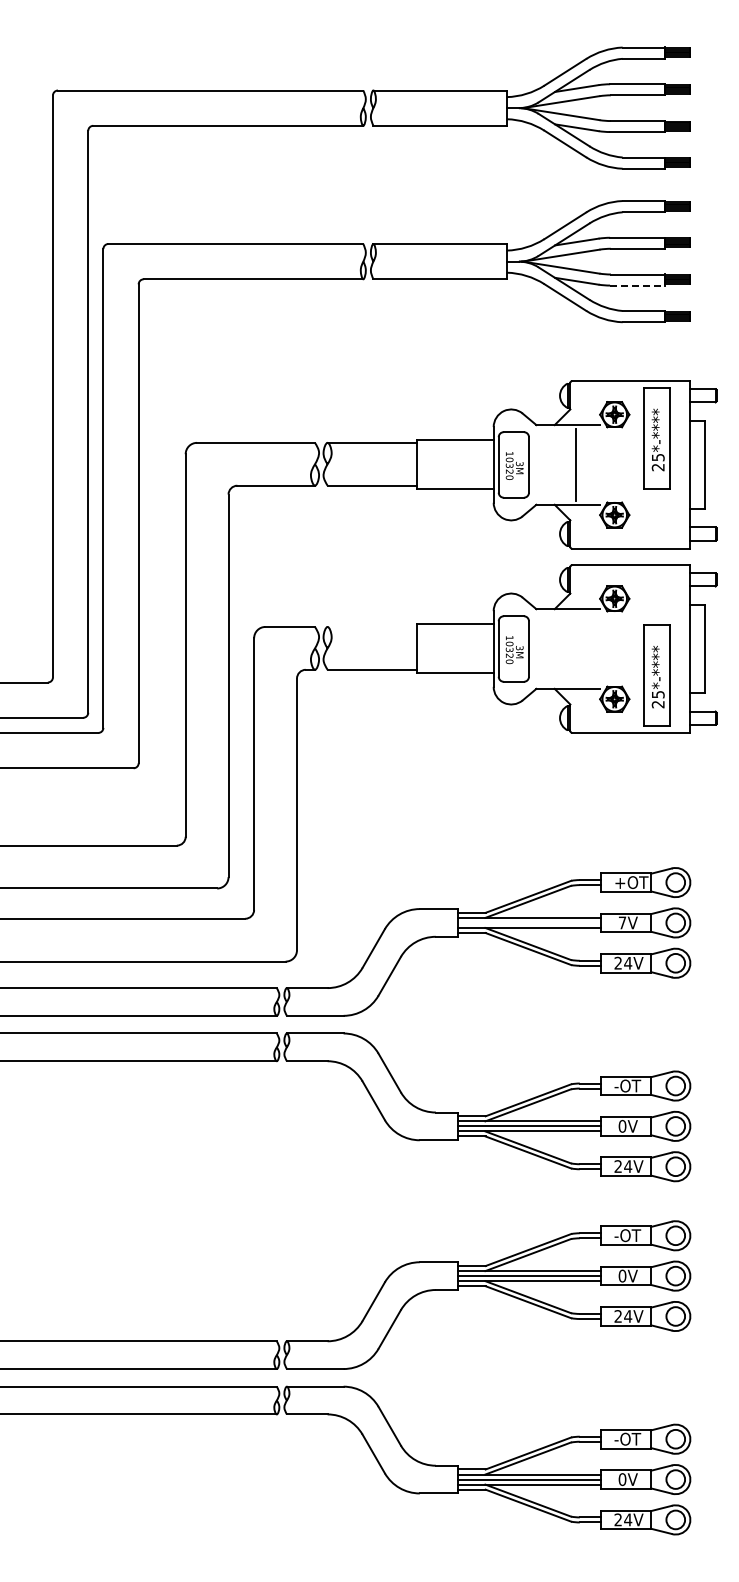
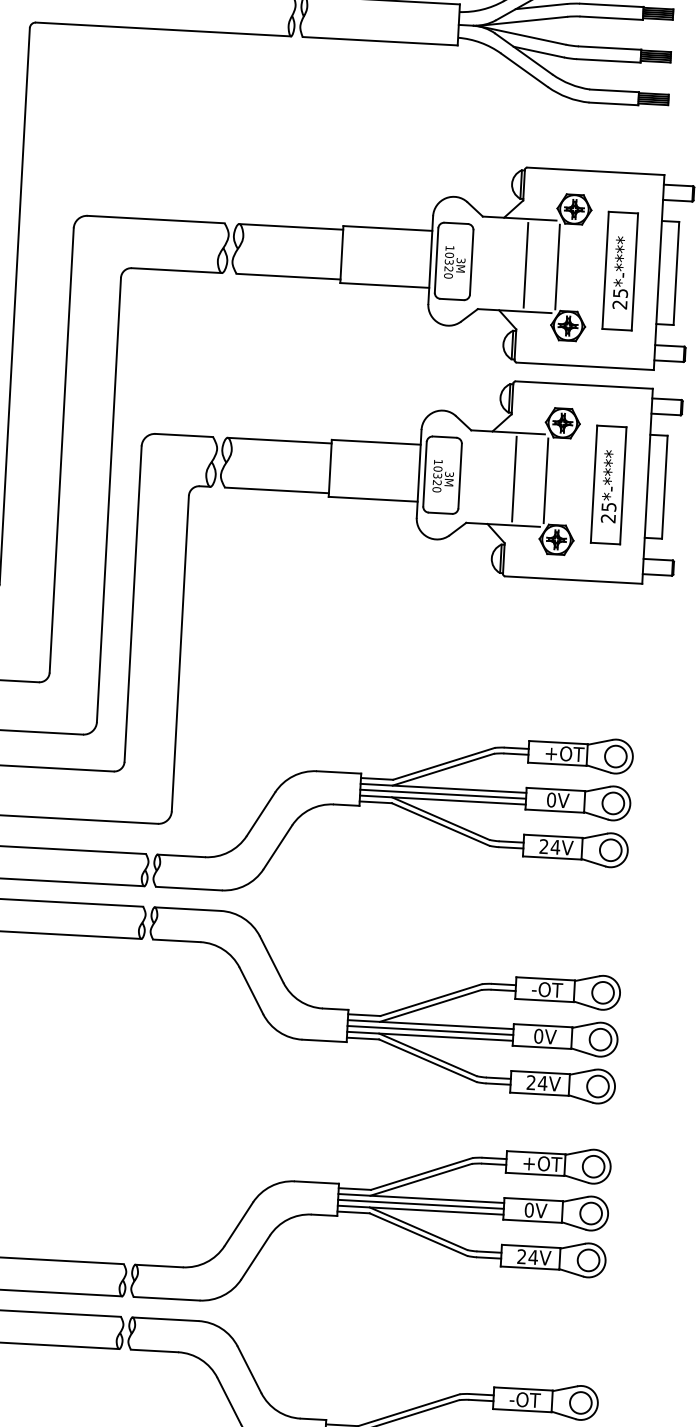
line: (637, 285) -> (609, 60), dashed -> solid
part: (656, 438) -> (619, 271), moved
line: (602, 464) -> (557, 266), added
line: (372, 626) -> (279, 440), added
line: (575, 648) -> (514, 478), added
line: (602, 648) -> (545, 480), added
part: (656, 675) -> (608, 484), moved
line: (528, 922) -> (442, 793), added
text: (622, 922) -> (551, 799), 7V -> 0V
text: (631, 1235) -> (542, 1163), -OT -> +OT

